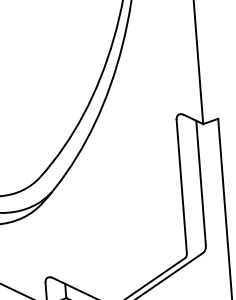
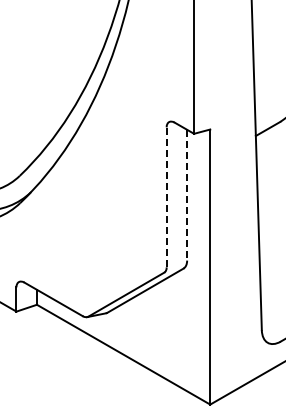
line: (201, 183) -> (187, 195), solid -> dashed
line: (181, 185) -> (166, 196), solid -> dashed

